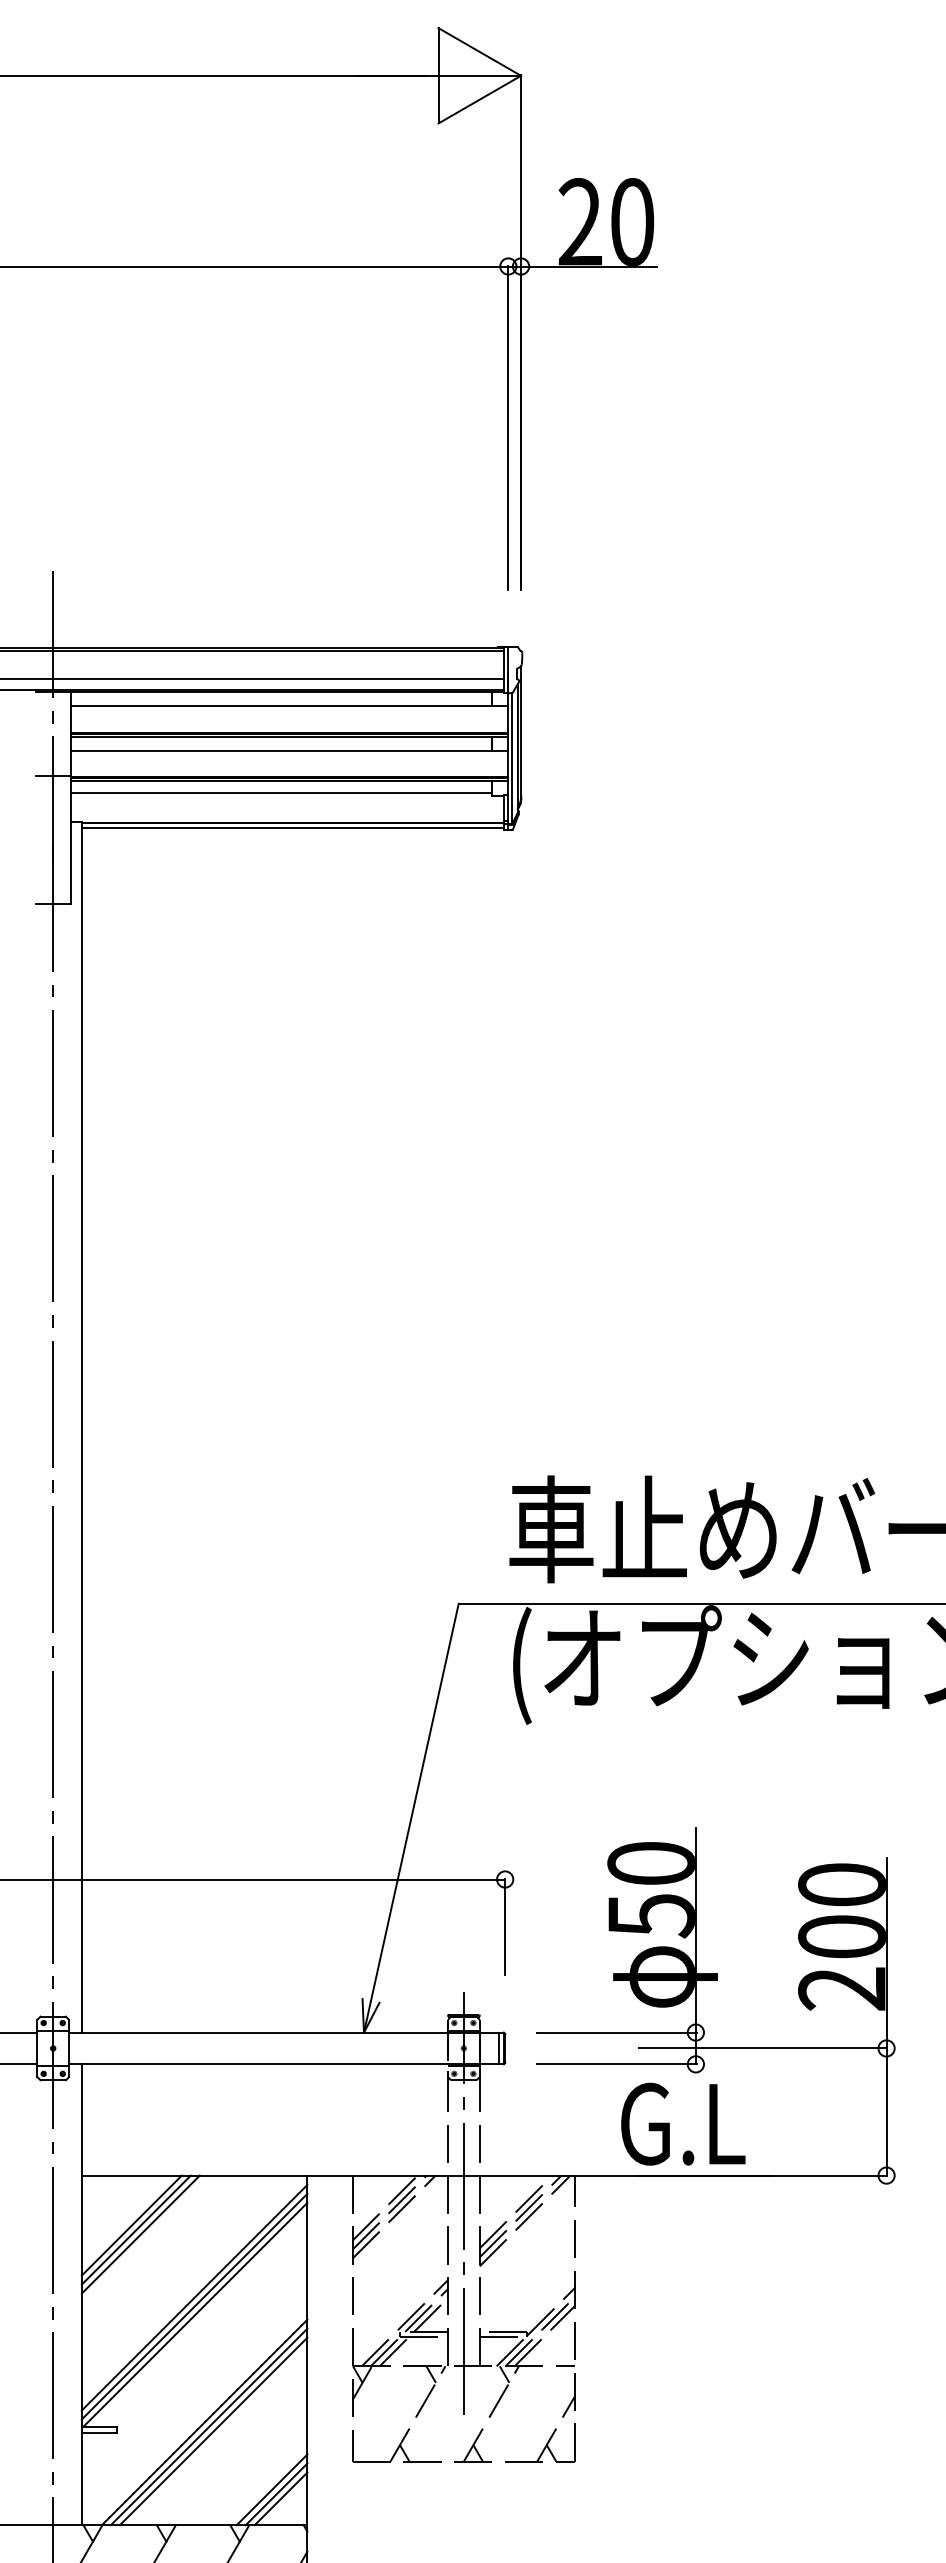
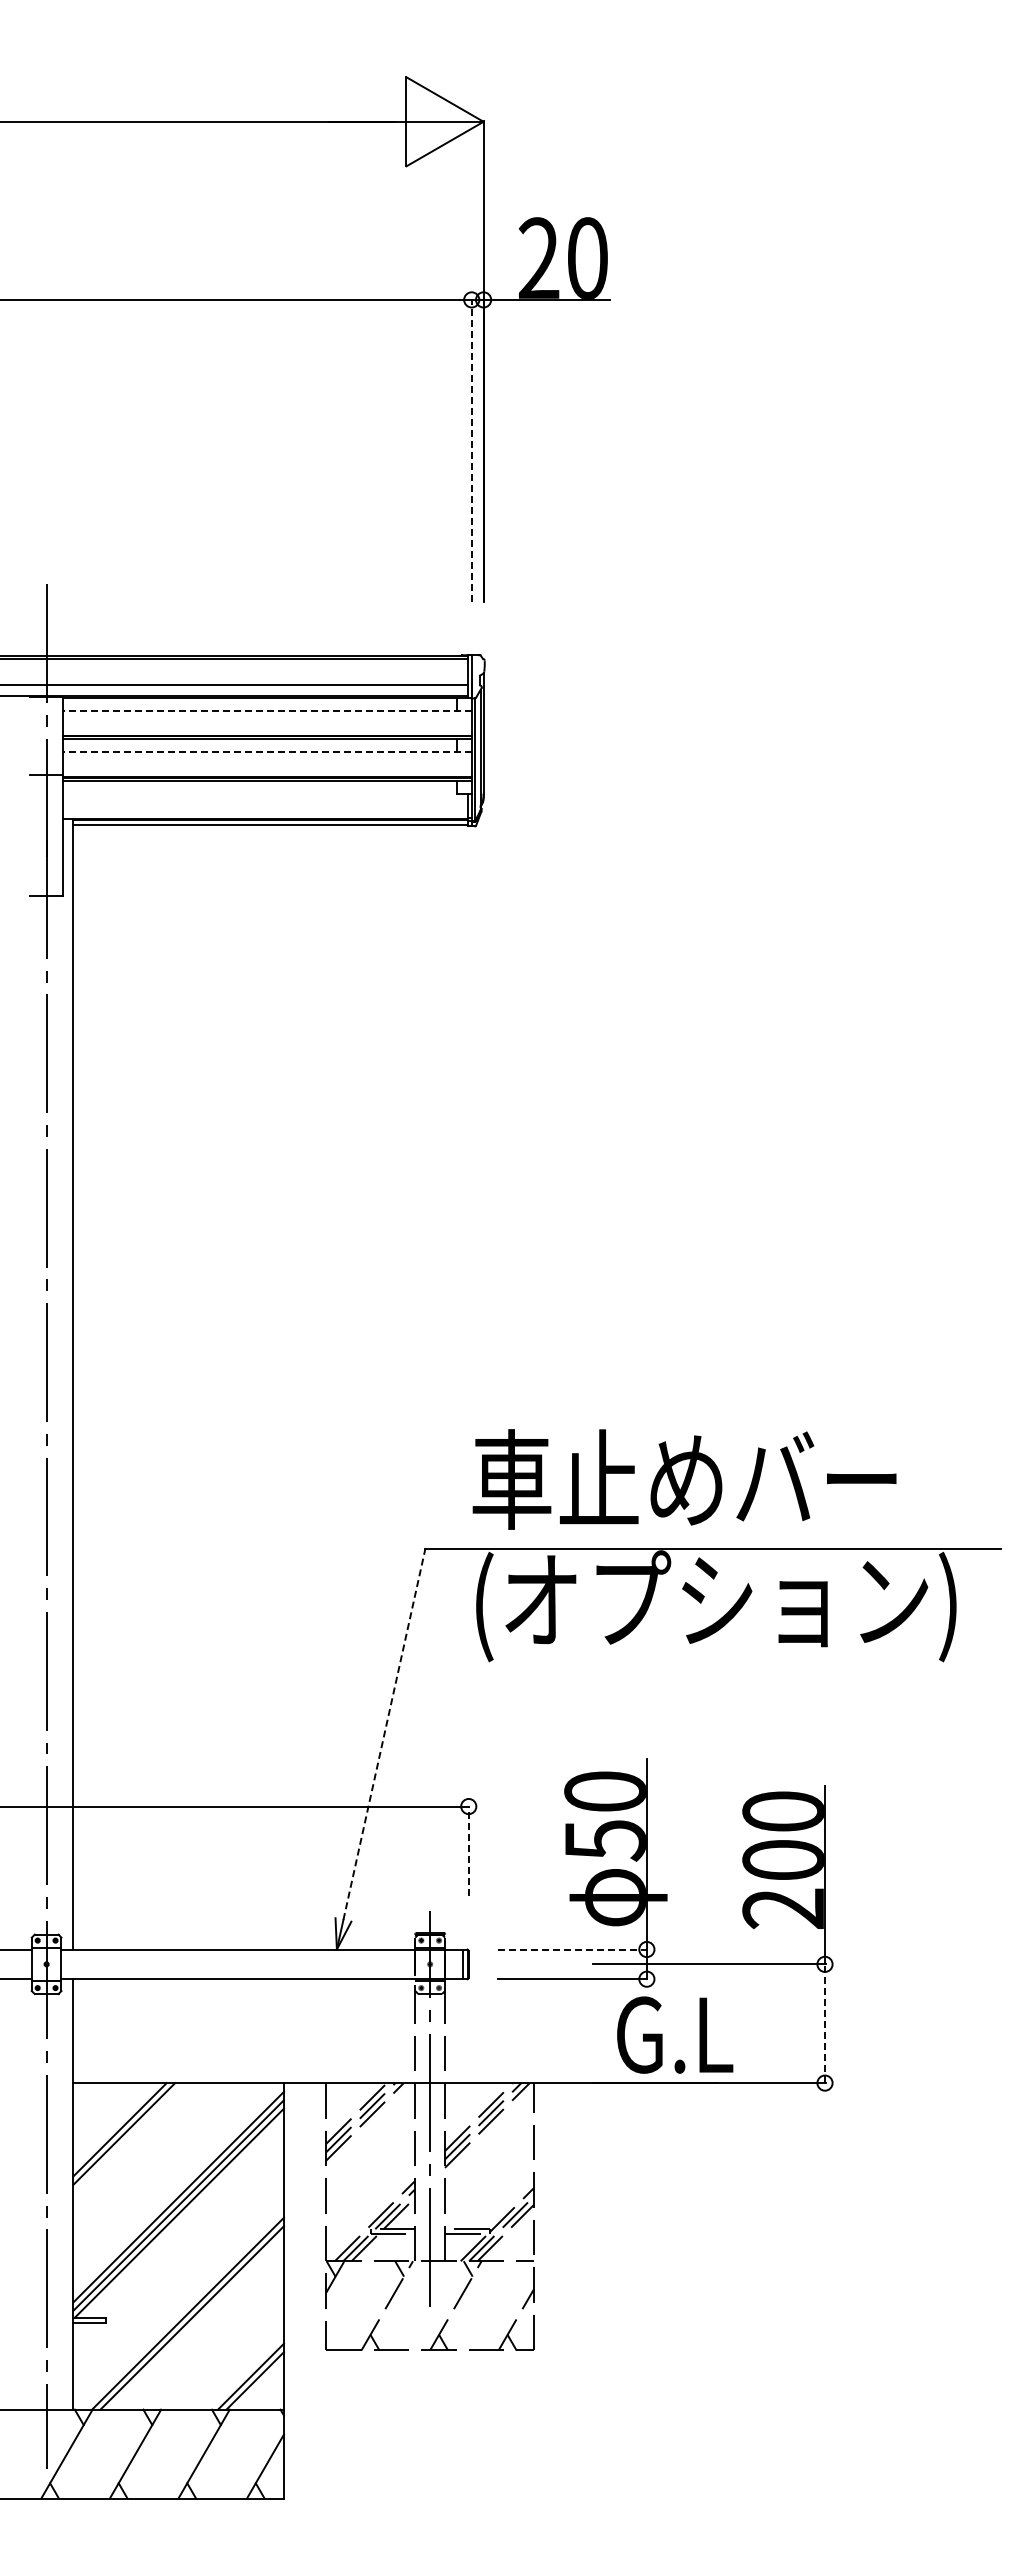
line: (508, 427) -> (471, 450), solid -> dashed
line: (288, 706) -> (266, 710), solid -> dashed
line: (288, 751) -> (266, 752), solid -> dashed
line: (281, 792) -> (259, 791), removed
line: (414, 1802) -> (384, 1734), solid -> dashed
line: (504, 1926) -> (468, 1850), solid -> dashed
line: (616, 2032) -> (572, 1949), solid -> dashed
line: (887, 2111) -> (825, 2023), solid -> dashed
text: (683, 2123) -> (675, 2034), moved
line: (140, 2234) -> (128, 2138), removed
line: (213, 2430) -> (196, 2321), removed
line: (281, 2498) -> (259, 2384), removed

